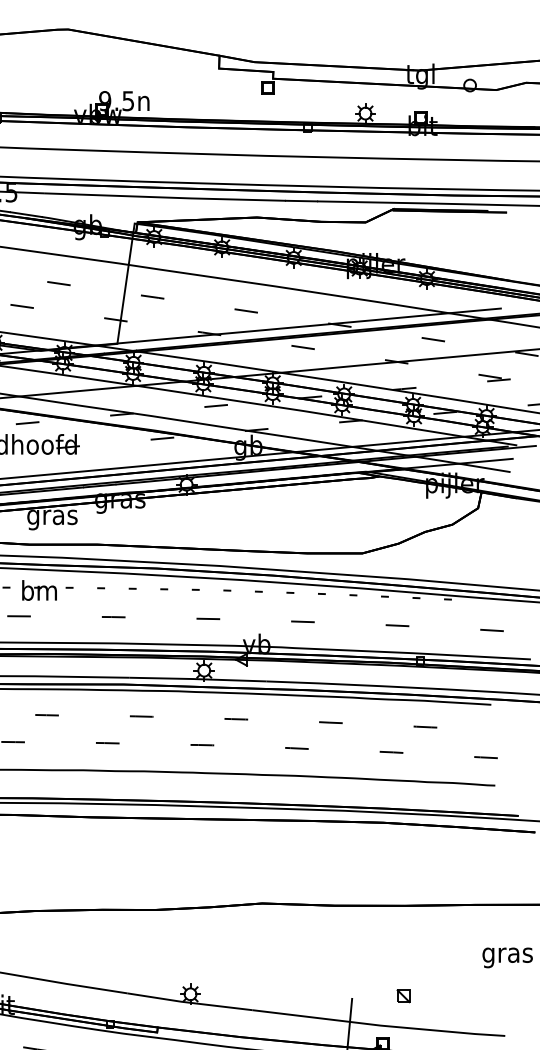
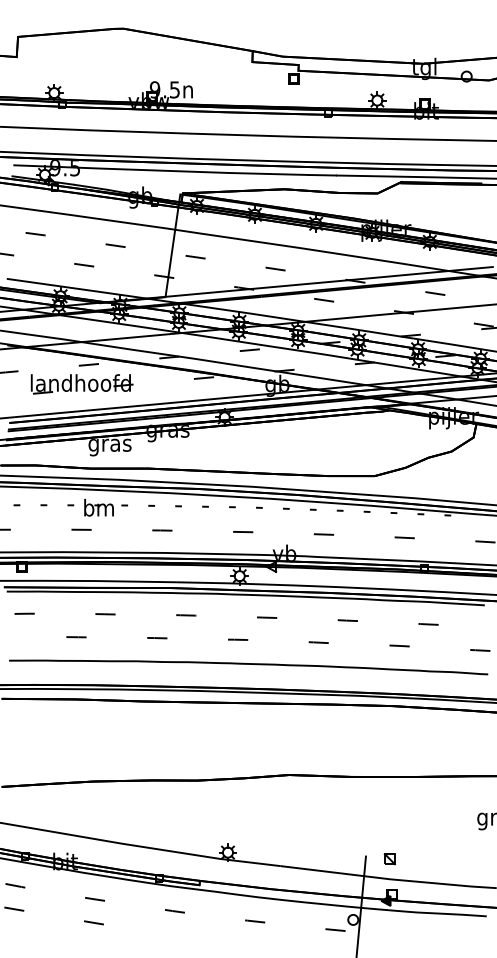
part: (403, 996) -> (389, 859), moved

